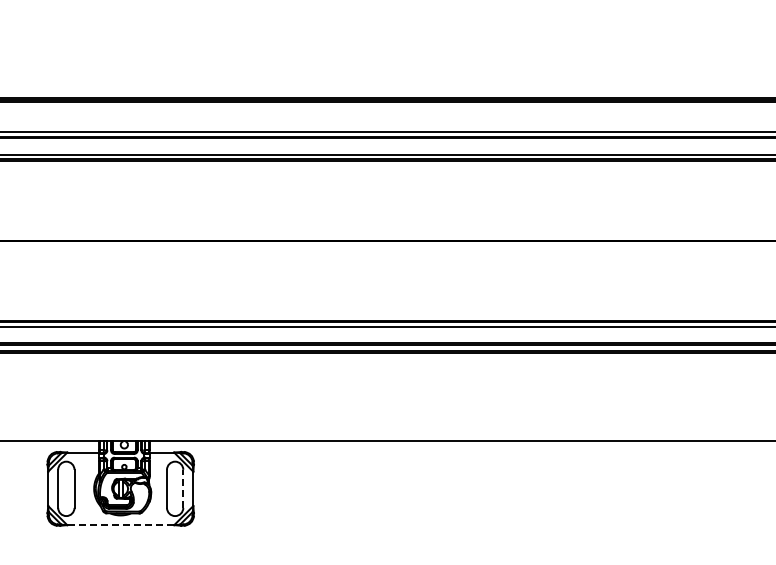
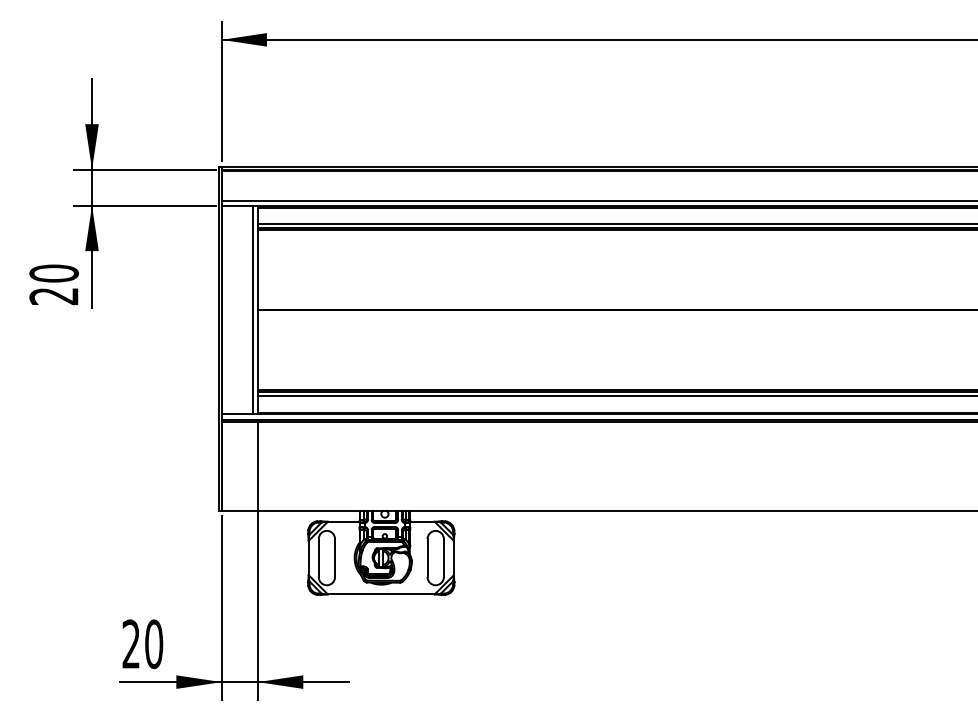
line: (182, 488) -> (443, 557), dashed -> solid
line: (119, 525) -> (380, 594), dashed -> solid

